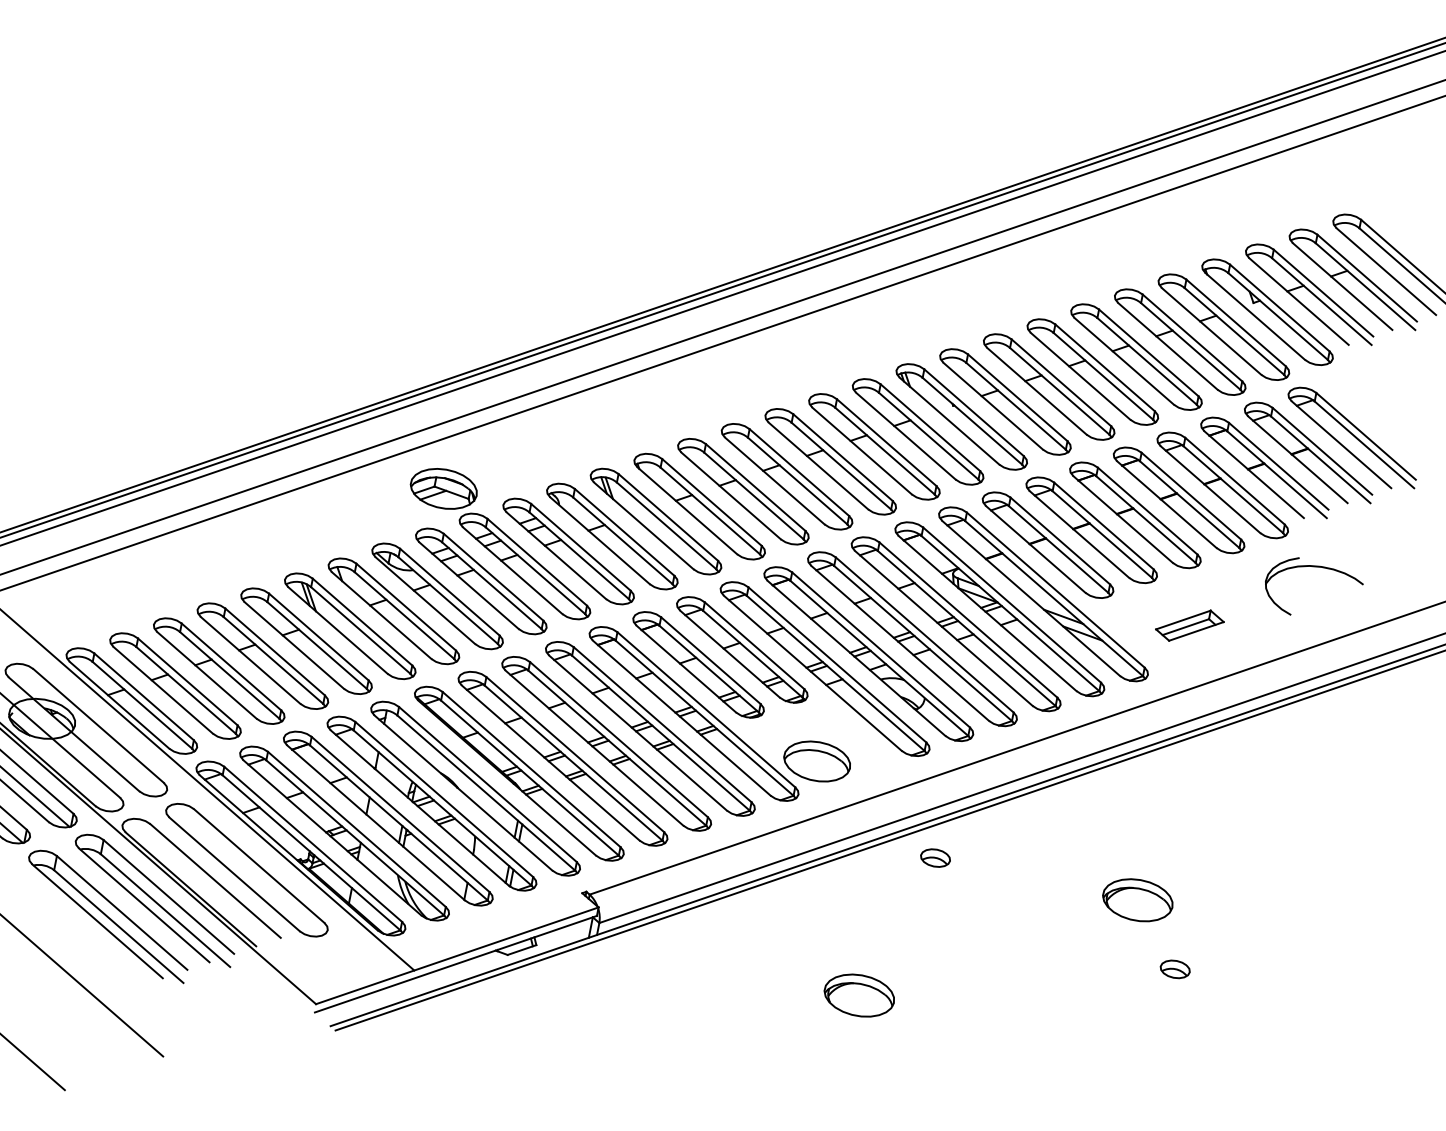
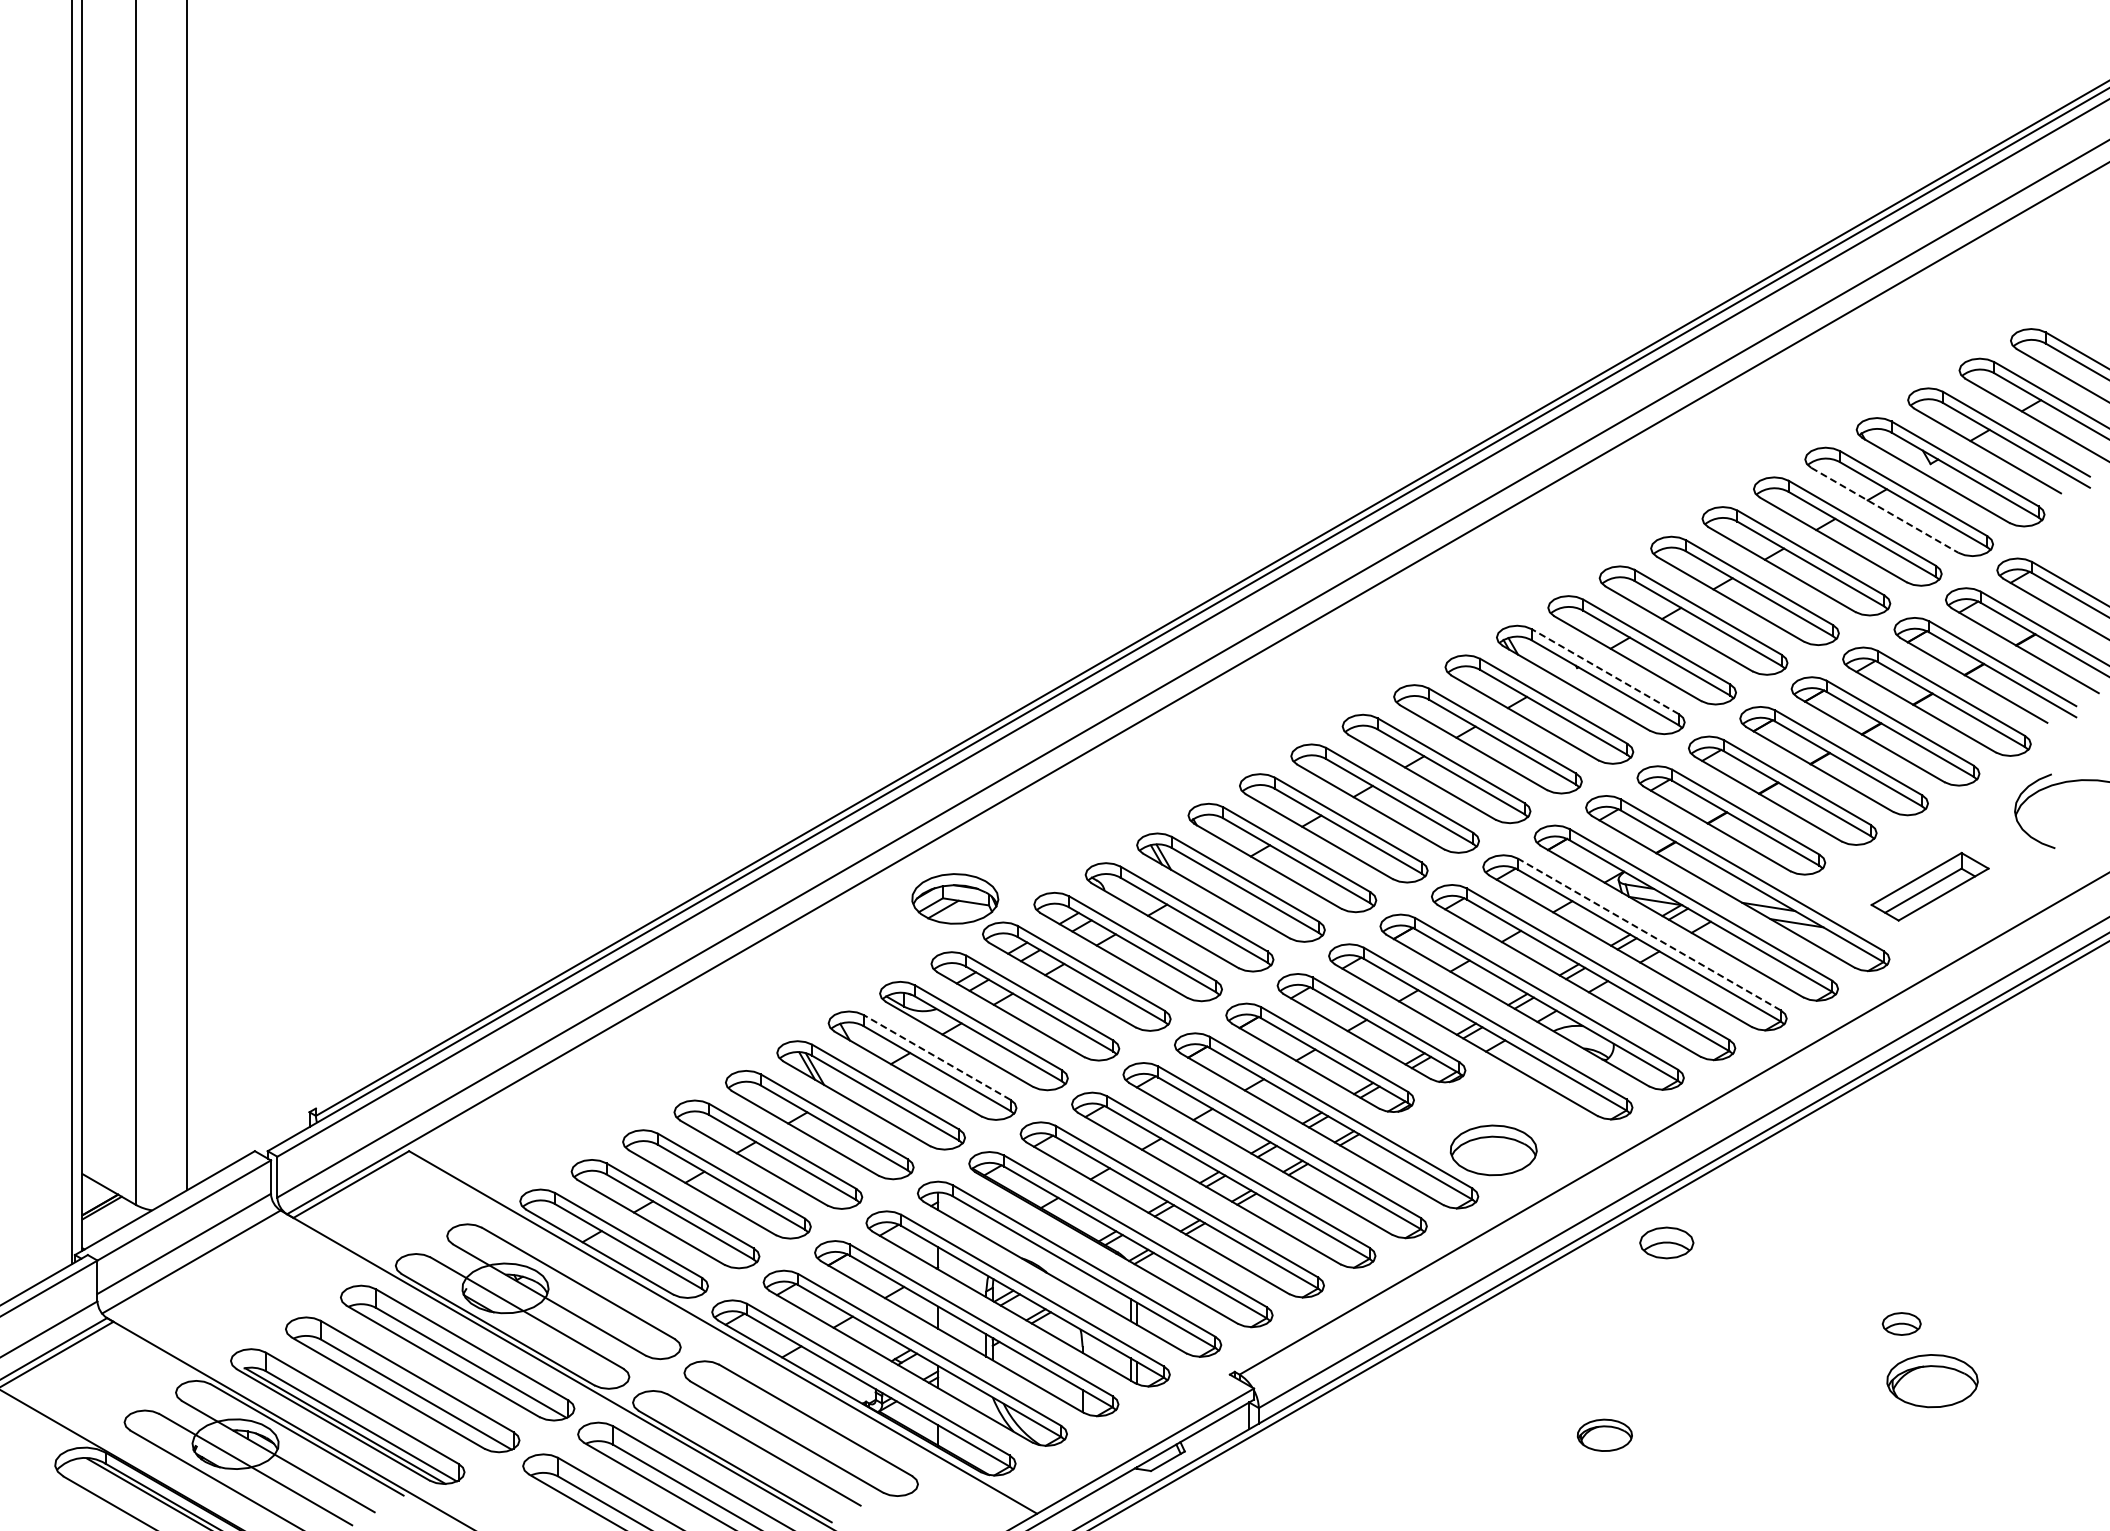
line: (1211, 331) -> (1884, 510), solid -> dashed
line: (974, 412) -> (1605, 671), solid -> dashed
line: (406, 607) -> (937, 1057), solid -> dashed
line: (968, 620) -> (1649, 934), solid -> dashed
part: (1190, 625) -> (1930, 886), size x1.4
part: (935, 857) -> (1666, 1242), size x1.4
part: (1137, 900) -> (1932, 1381), moved
part: (1175, 968) -> (1901, 1323), moved
part: (859, 995) -> (1604, 1435), size x0.6

